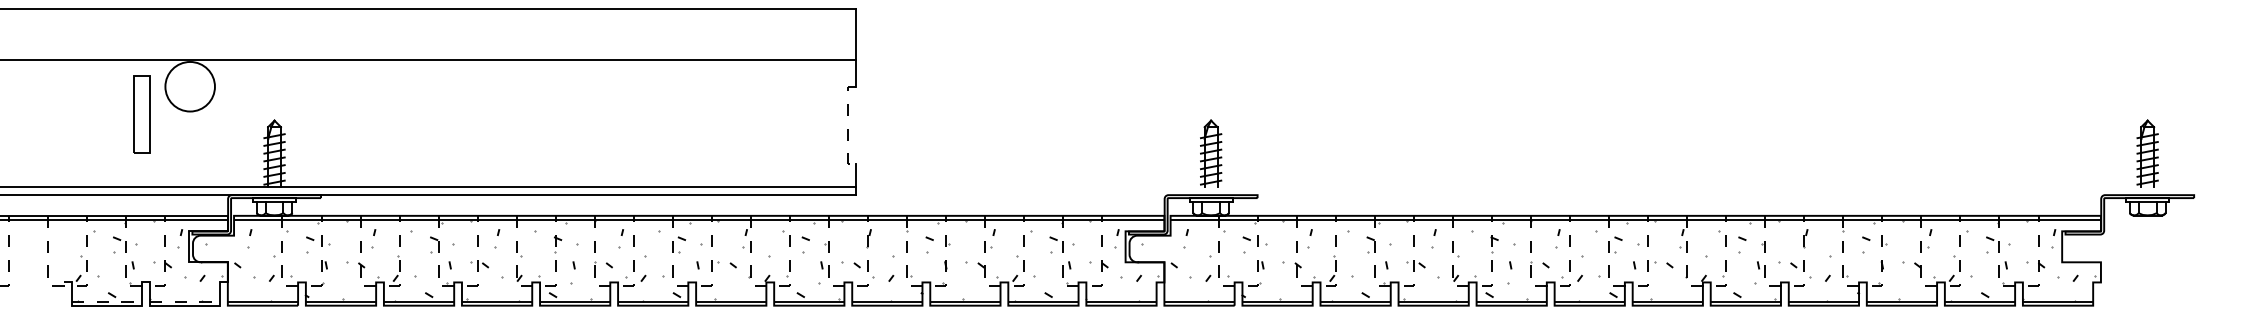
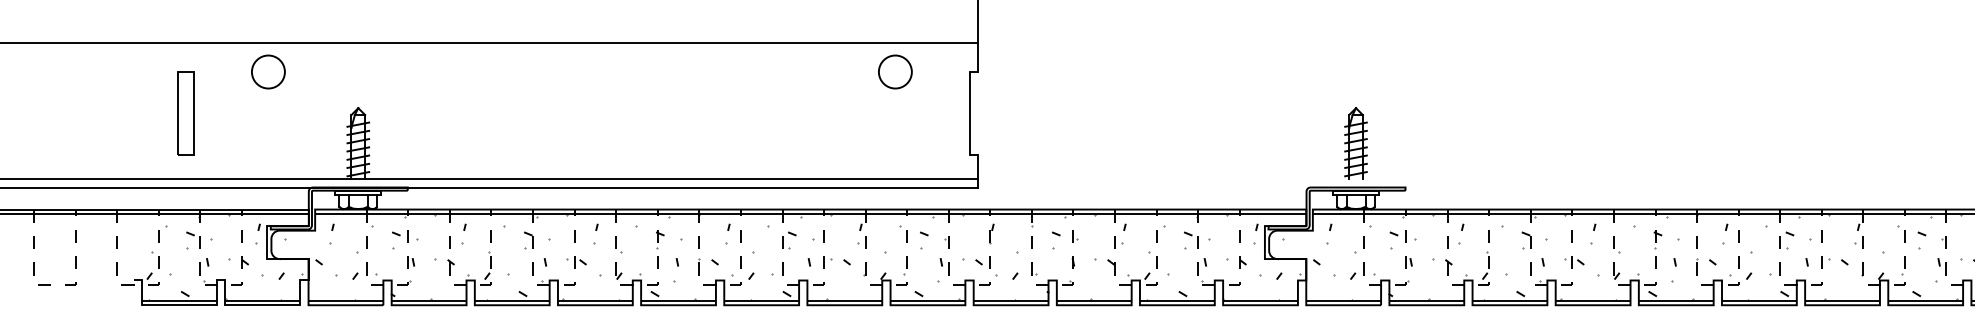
circle: (189, 86) -> (267, 71), size x0.62
circle: (778, 86) -> (895, 71), added
part: (141, 114) -> (185, 113), moved
line: (848, 125) -> (969, 113), dashed -> solid
line: (107, 301) -> (180, 300), dashed -> solid
line: (185, 301) -> (263, 300), dashed -> solid

